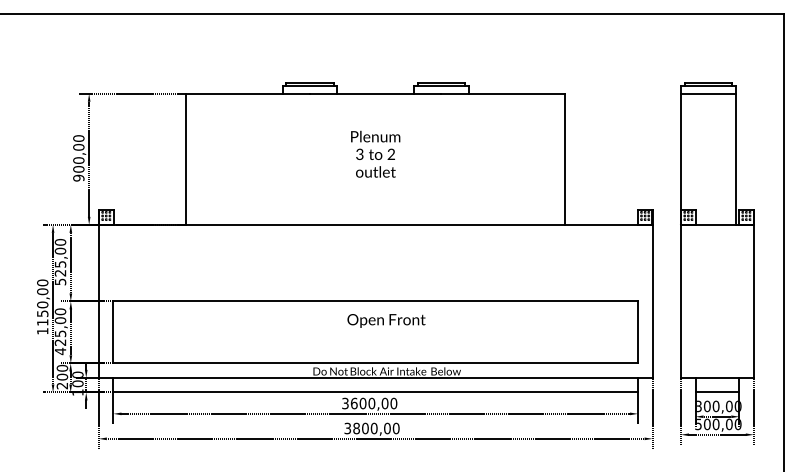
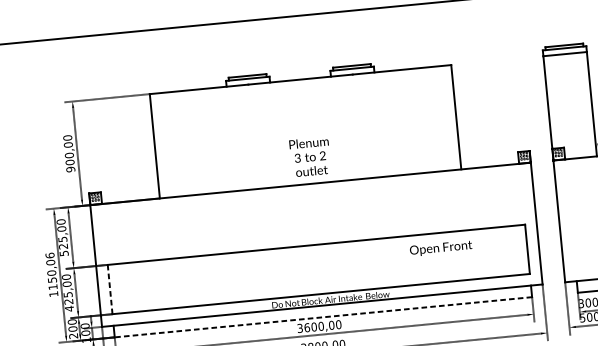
text: (375, 153) -> (310, 156), moved
text: (42, 282) -> (49, 255), 1150,00 -> 1150,06
text: (386, 320) -> (441, 248), moved
line: (113, 332) -> (110, 289), solid -> dashed
line: (375, 392) -> (323, 317), solid -> dashed

